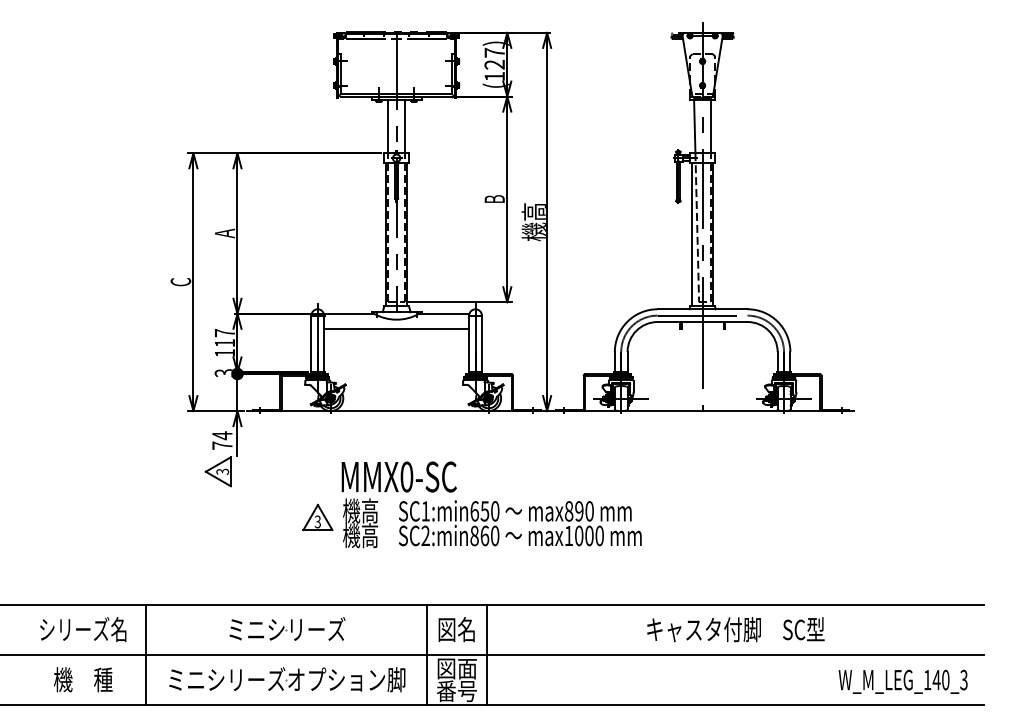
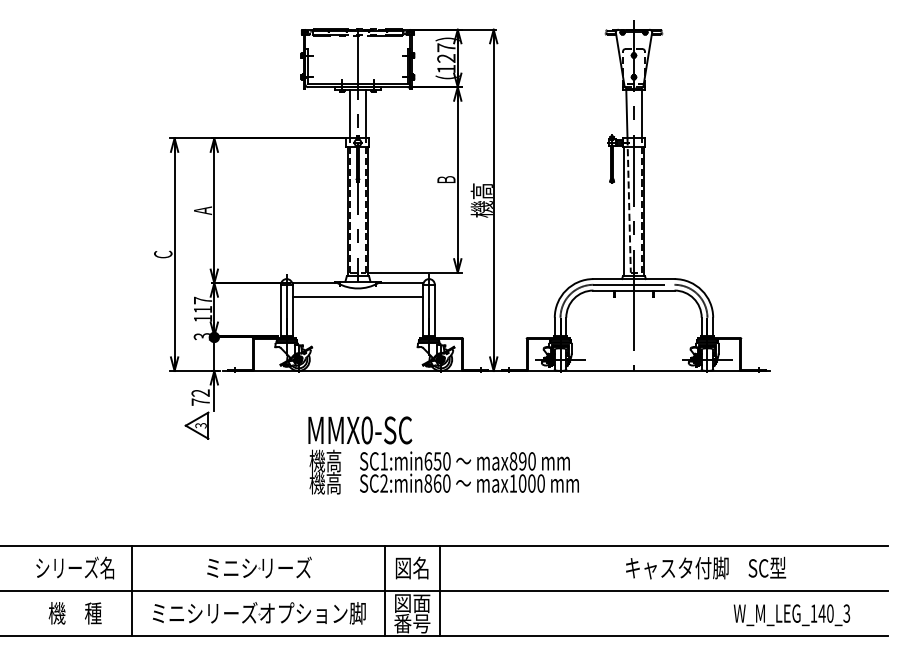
text: (222, 436) -> (200, 393), 74 -> 72
part: (317, 517) -> (286, 466), removed
text: (736, 628) -> (706, 567), moved
text: (902, 682) -> (791, 615), moved

